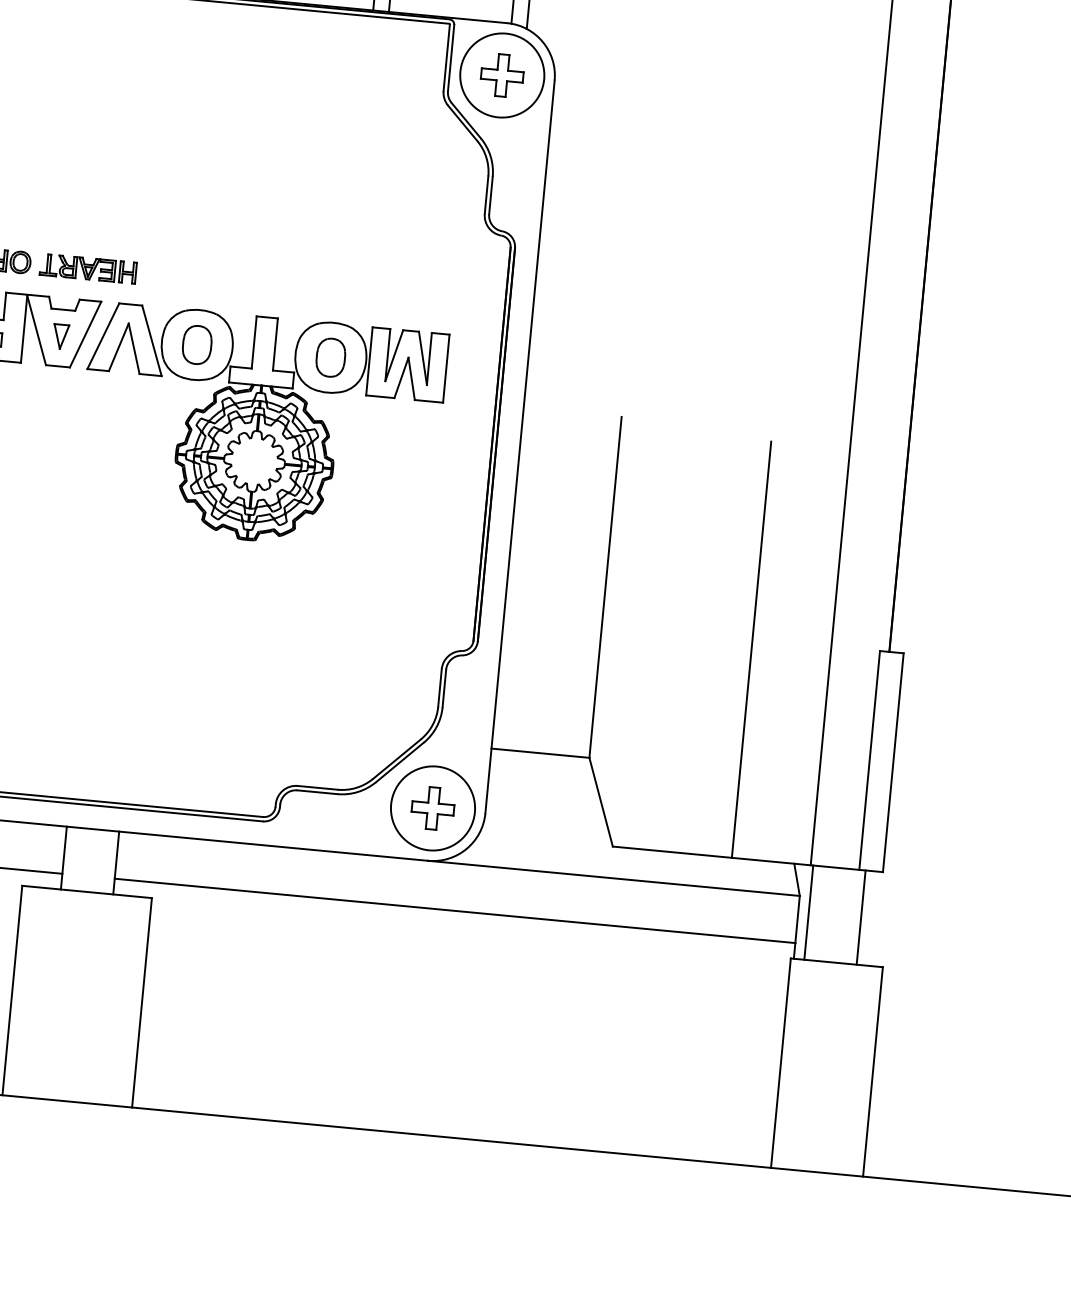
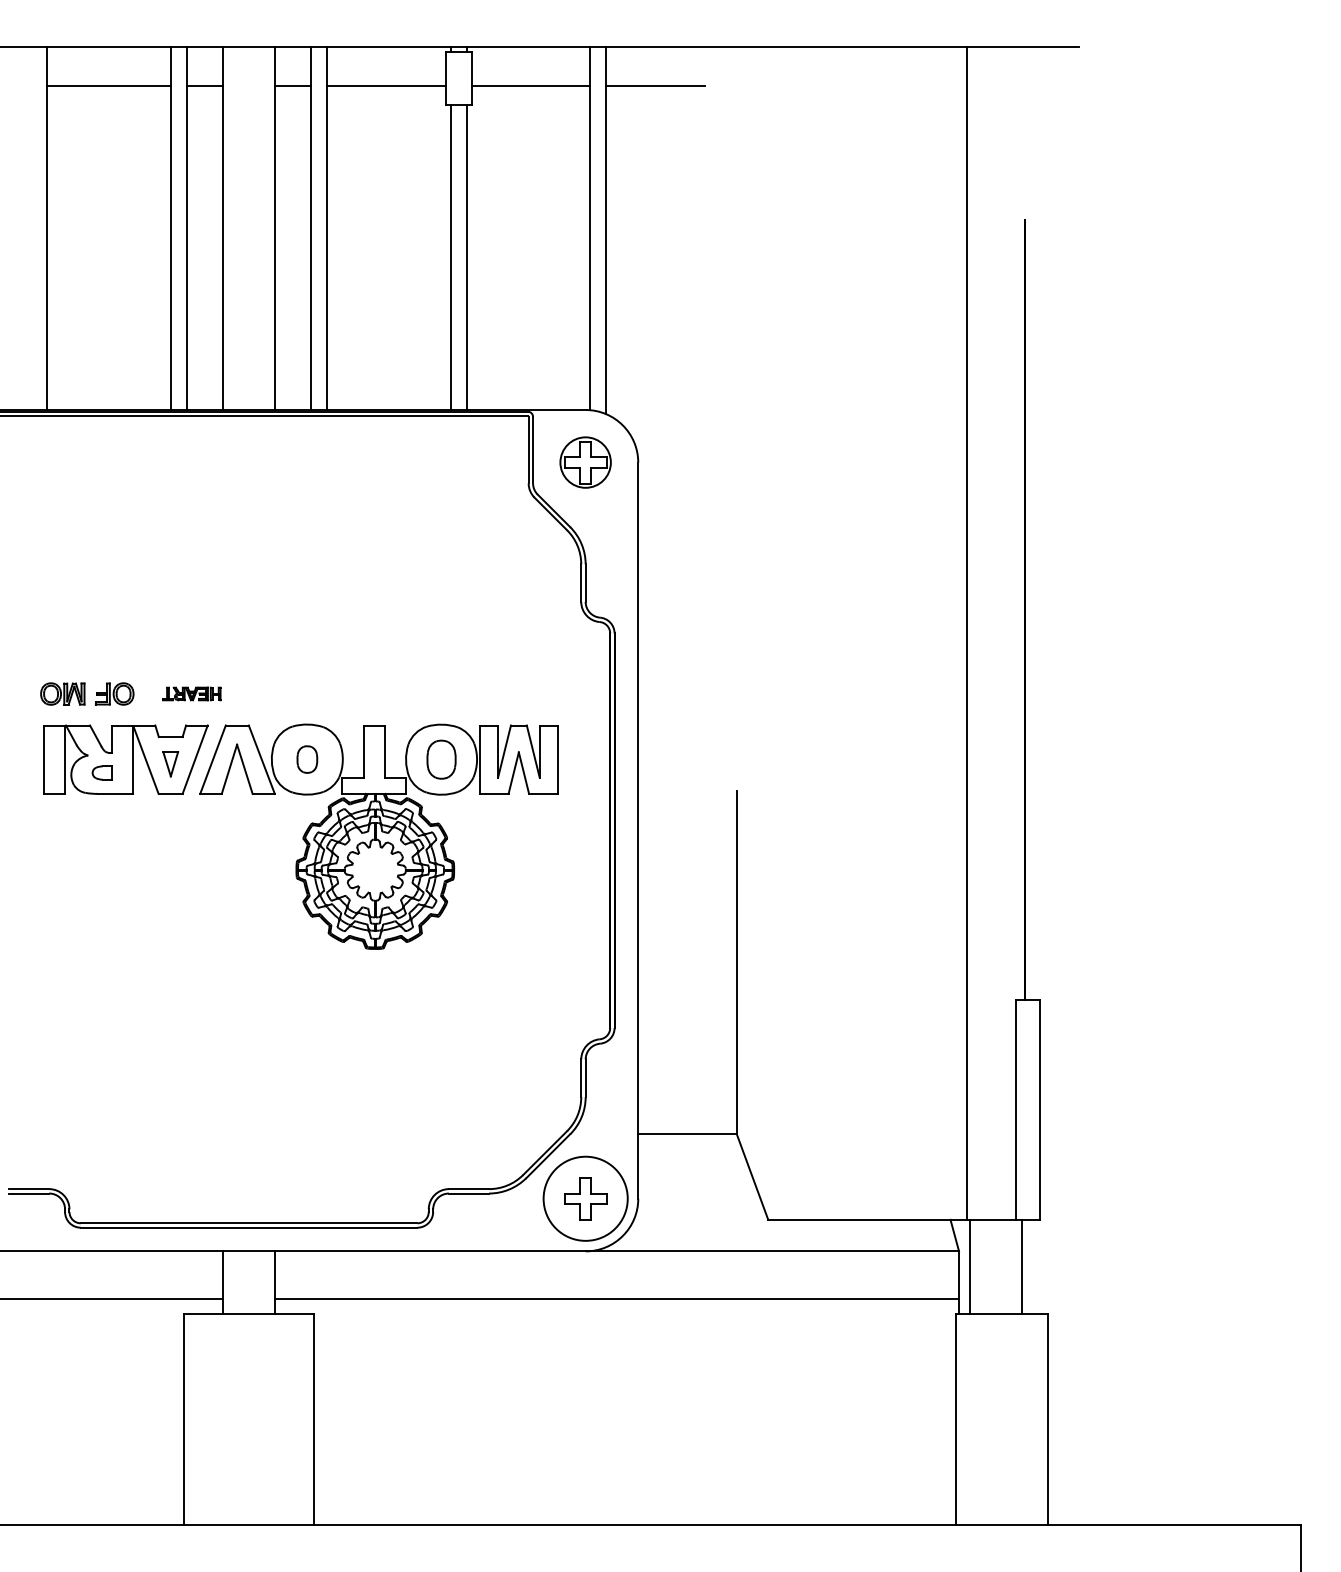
circle: (502, 75) -> (585, 462), size x0.6
part: (88, 268) -> (191, 693), size x0.6
part: (197, 344) -> (307, 759), size x0.7
line: (751, 649) -> (887, 1010), removed

